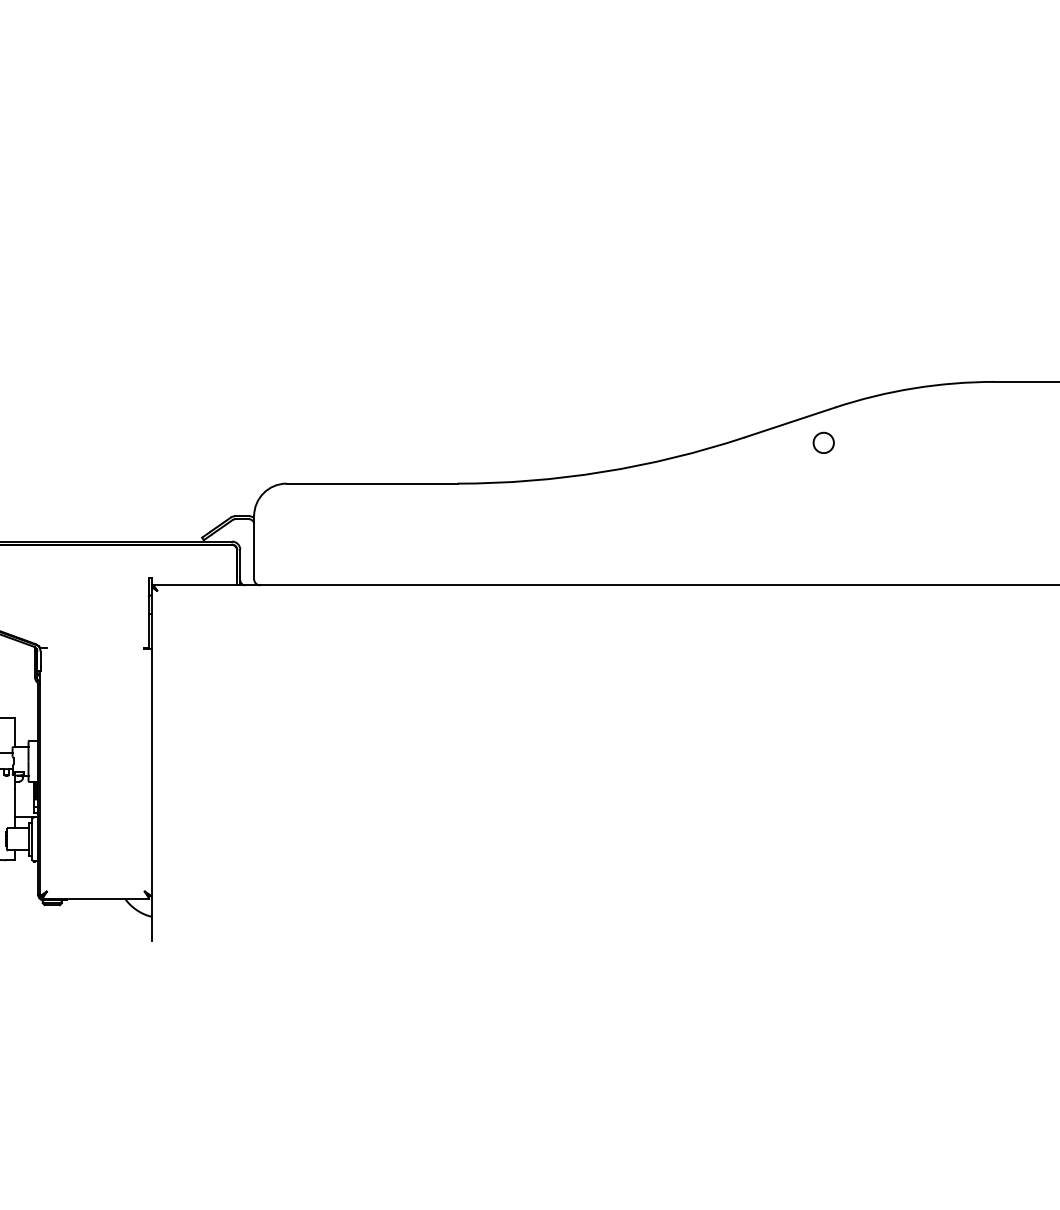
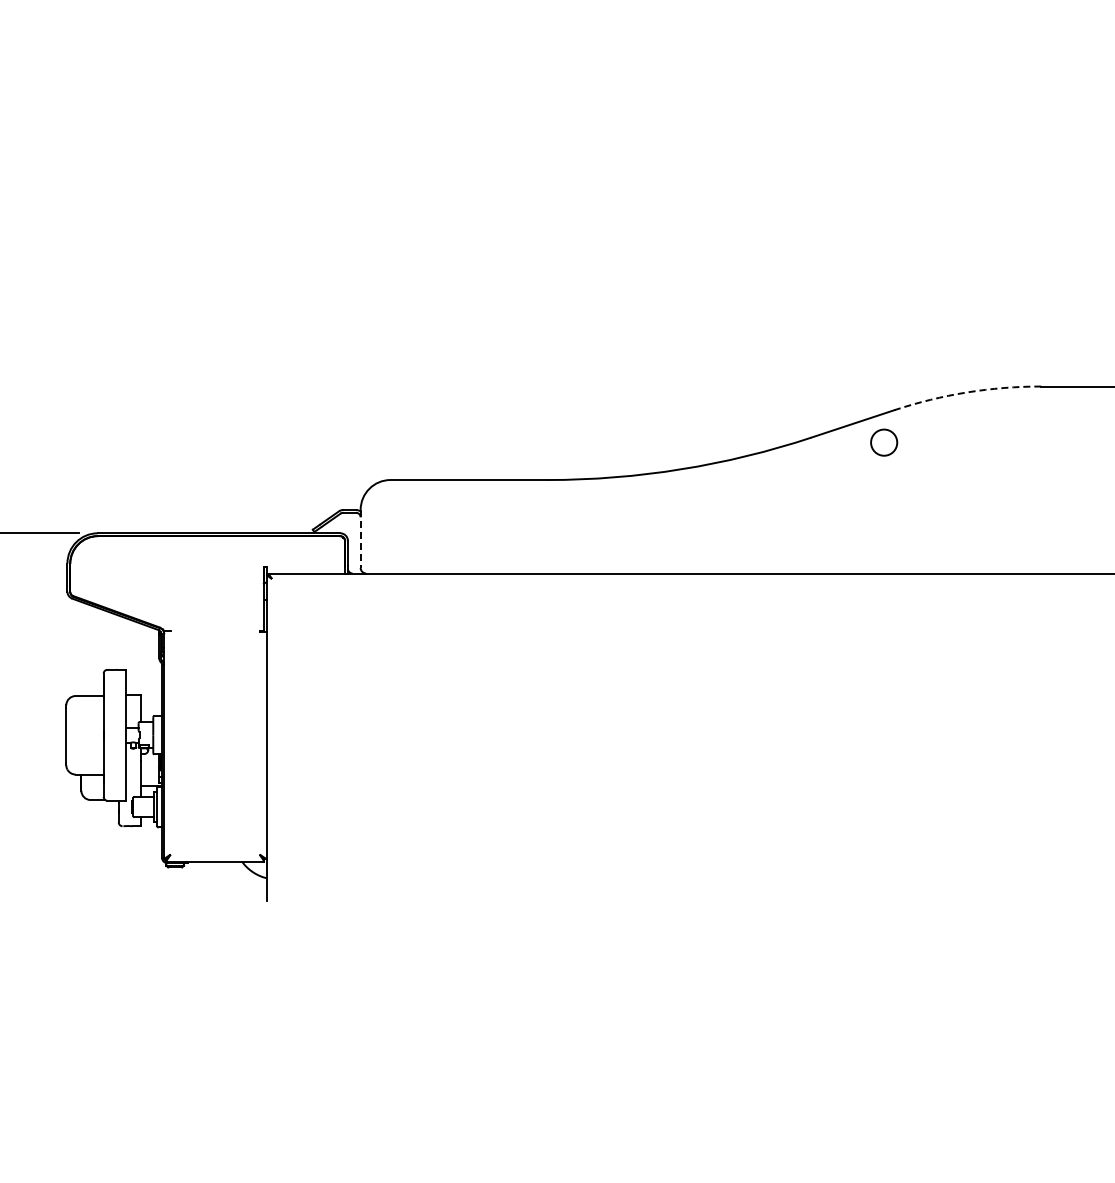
arc: (914, 388) -> (967, 392), solid -> dashed
circle: (824, 442) -> (884, 442), size x1.4
line: (253, 547) -> (360, 538), solid -> dashed

